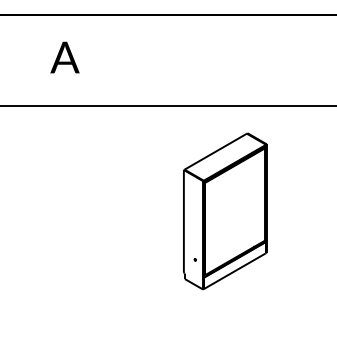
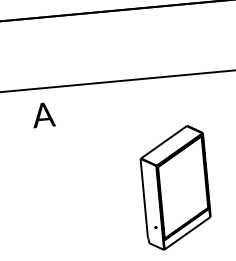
text: (64, 57) -> (43, 115), moved
part: (225, 211) -> (175, 187), moved

